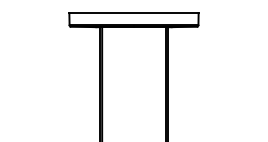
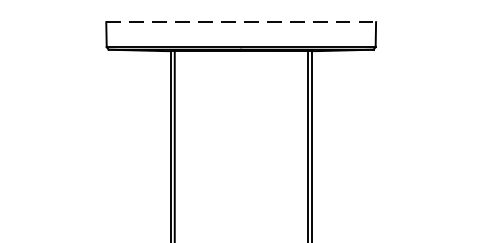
line: (133, 13) -> (240, 22), solid -> dashed

